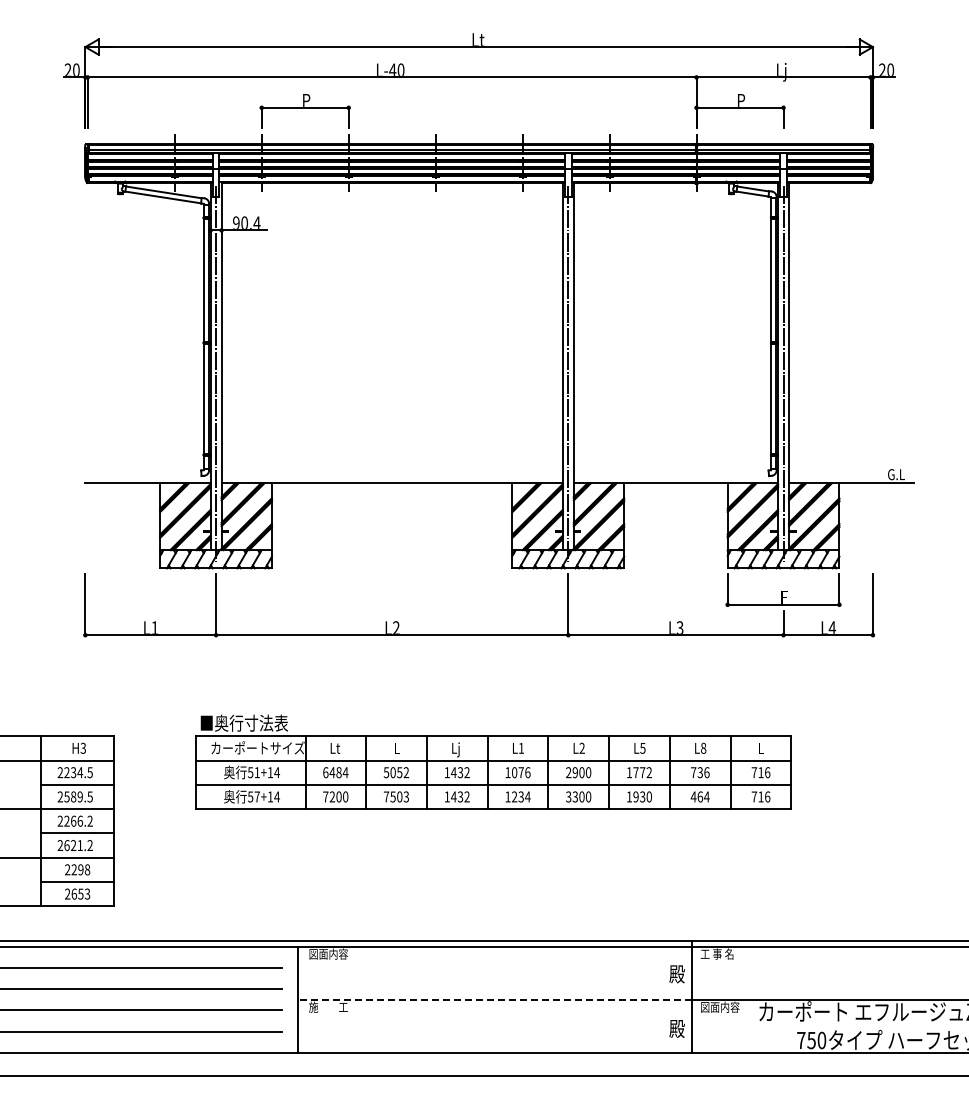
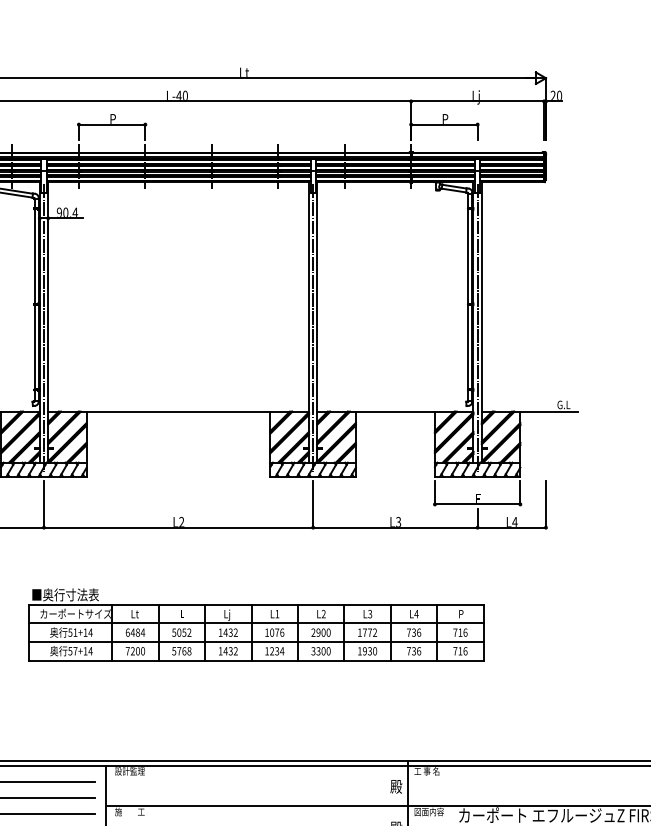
text: (642, 747) -> (369, 613), L5 -> L3
text: (703, 747) -> (416, 613), L8 -> L4
text: (761, 748) -> (460, 614), L -> P
text: (396, 796) -> (181, 650), 7503 -> 5768
text: (699, 796) -> (413, 650), 464 -> 736
text: (328, 953) -> (129, 770), 図面内容 -> 設計監理
line: (496, 999) -> (258, 806), dashed -> solid

